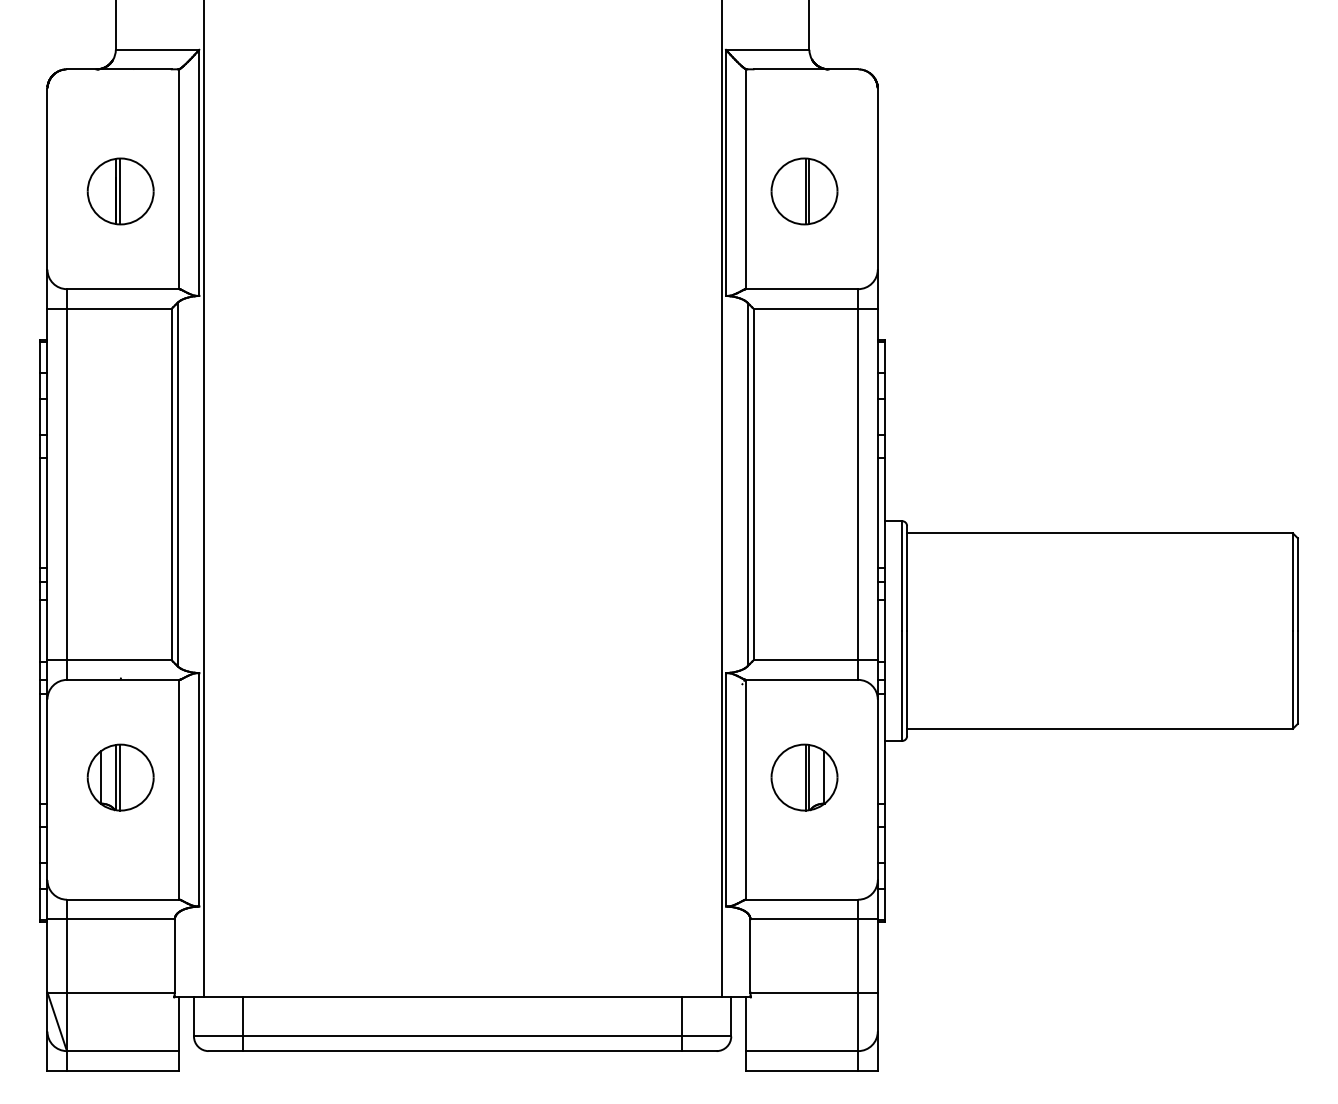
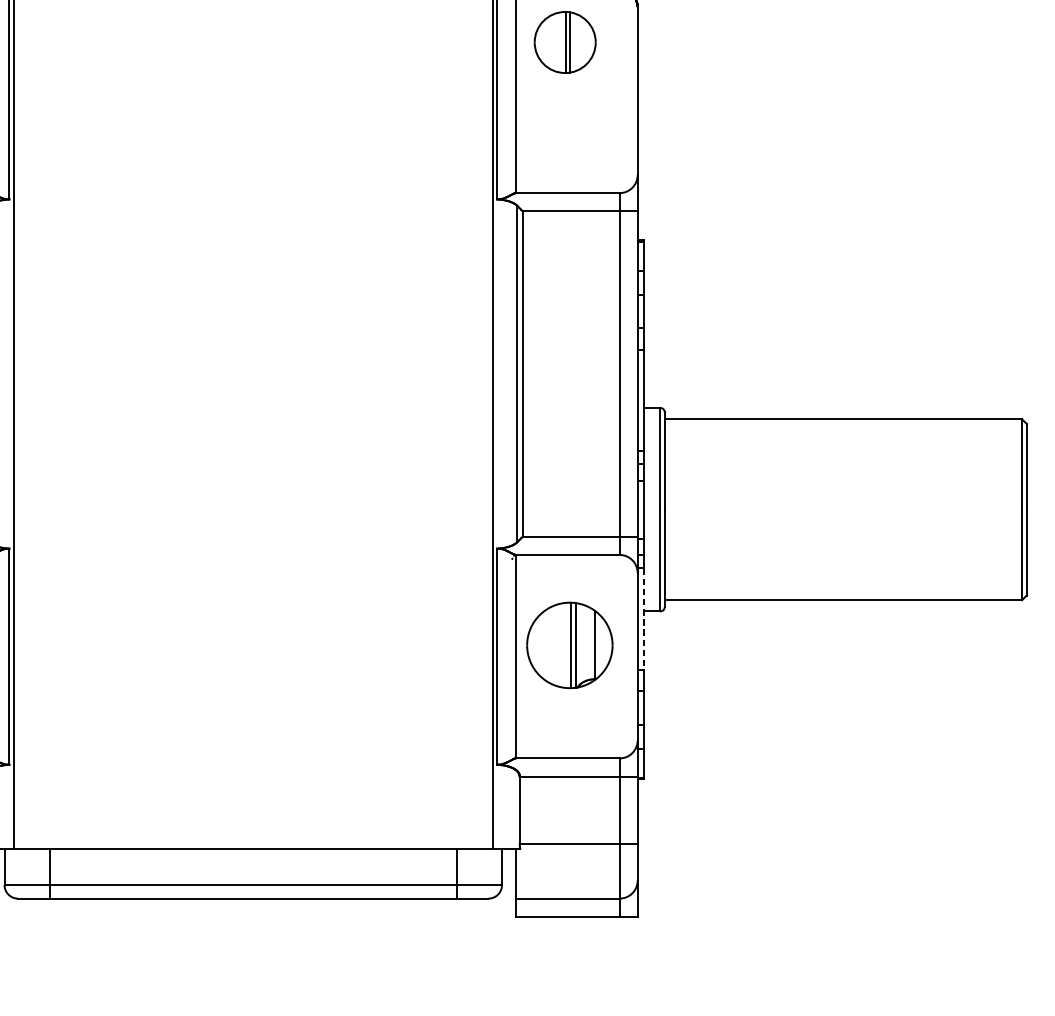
part: (804, 191) -> (565, 42), moved
line: (885, 749) -> (644, 619), solid -> dashed
part: (804, 777) -> (569, 645), size x1.4

